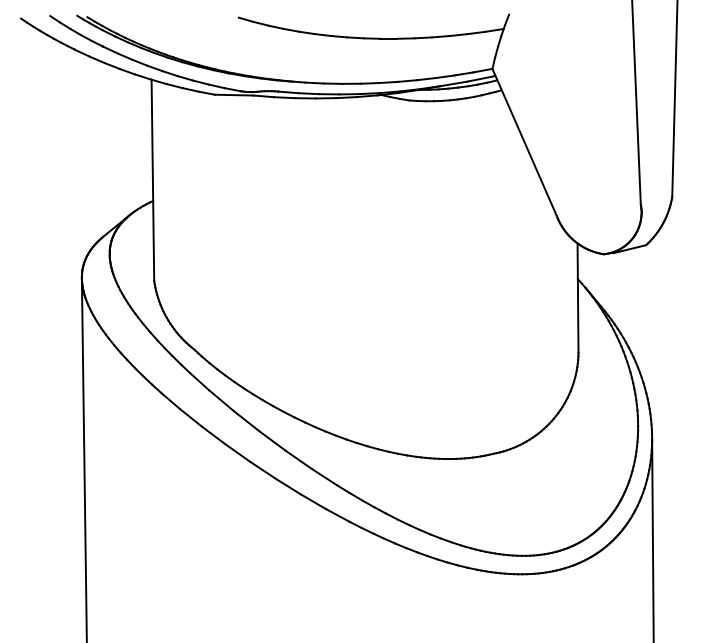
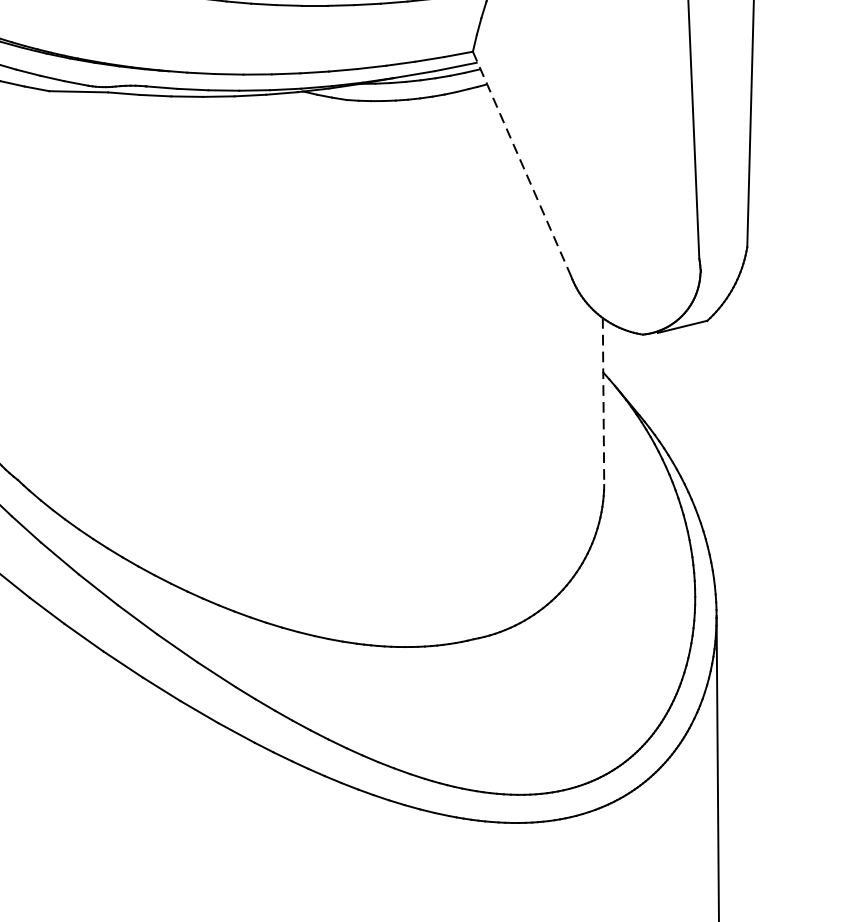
line: (524, 143) -> (521, 165), solid -> dashed
line: (578, 298) -> (604, 402), solid -> dashed

